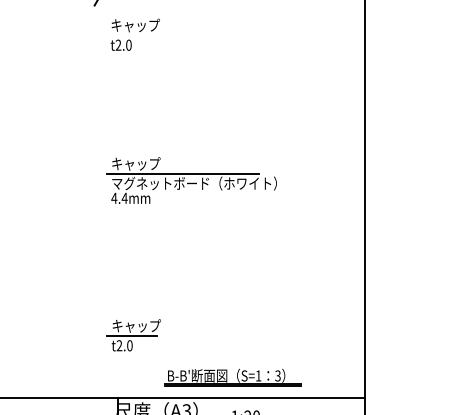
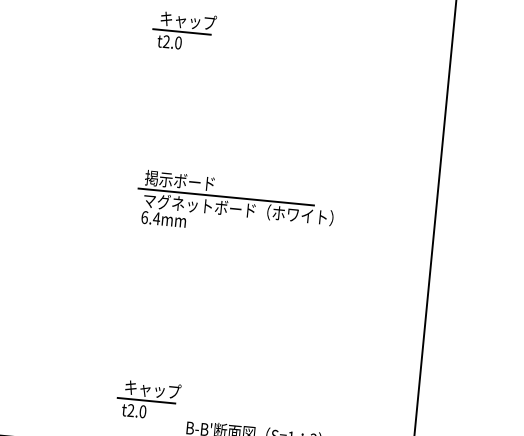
line: (131, 35) -> (182, 32), added
text: (141, 163) -> (179, 180), キャップ -> 掲示ボード
text: (114, 197) -> (145, 216), 4.4mm -> 6.4mm
part: (133, 335) -> (148, 400), moved

